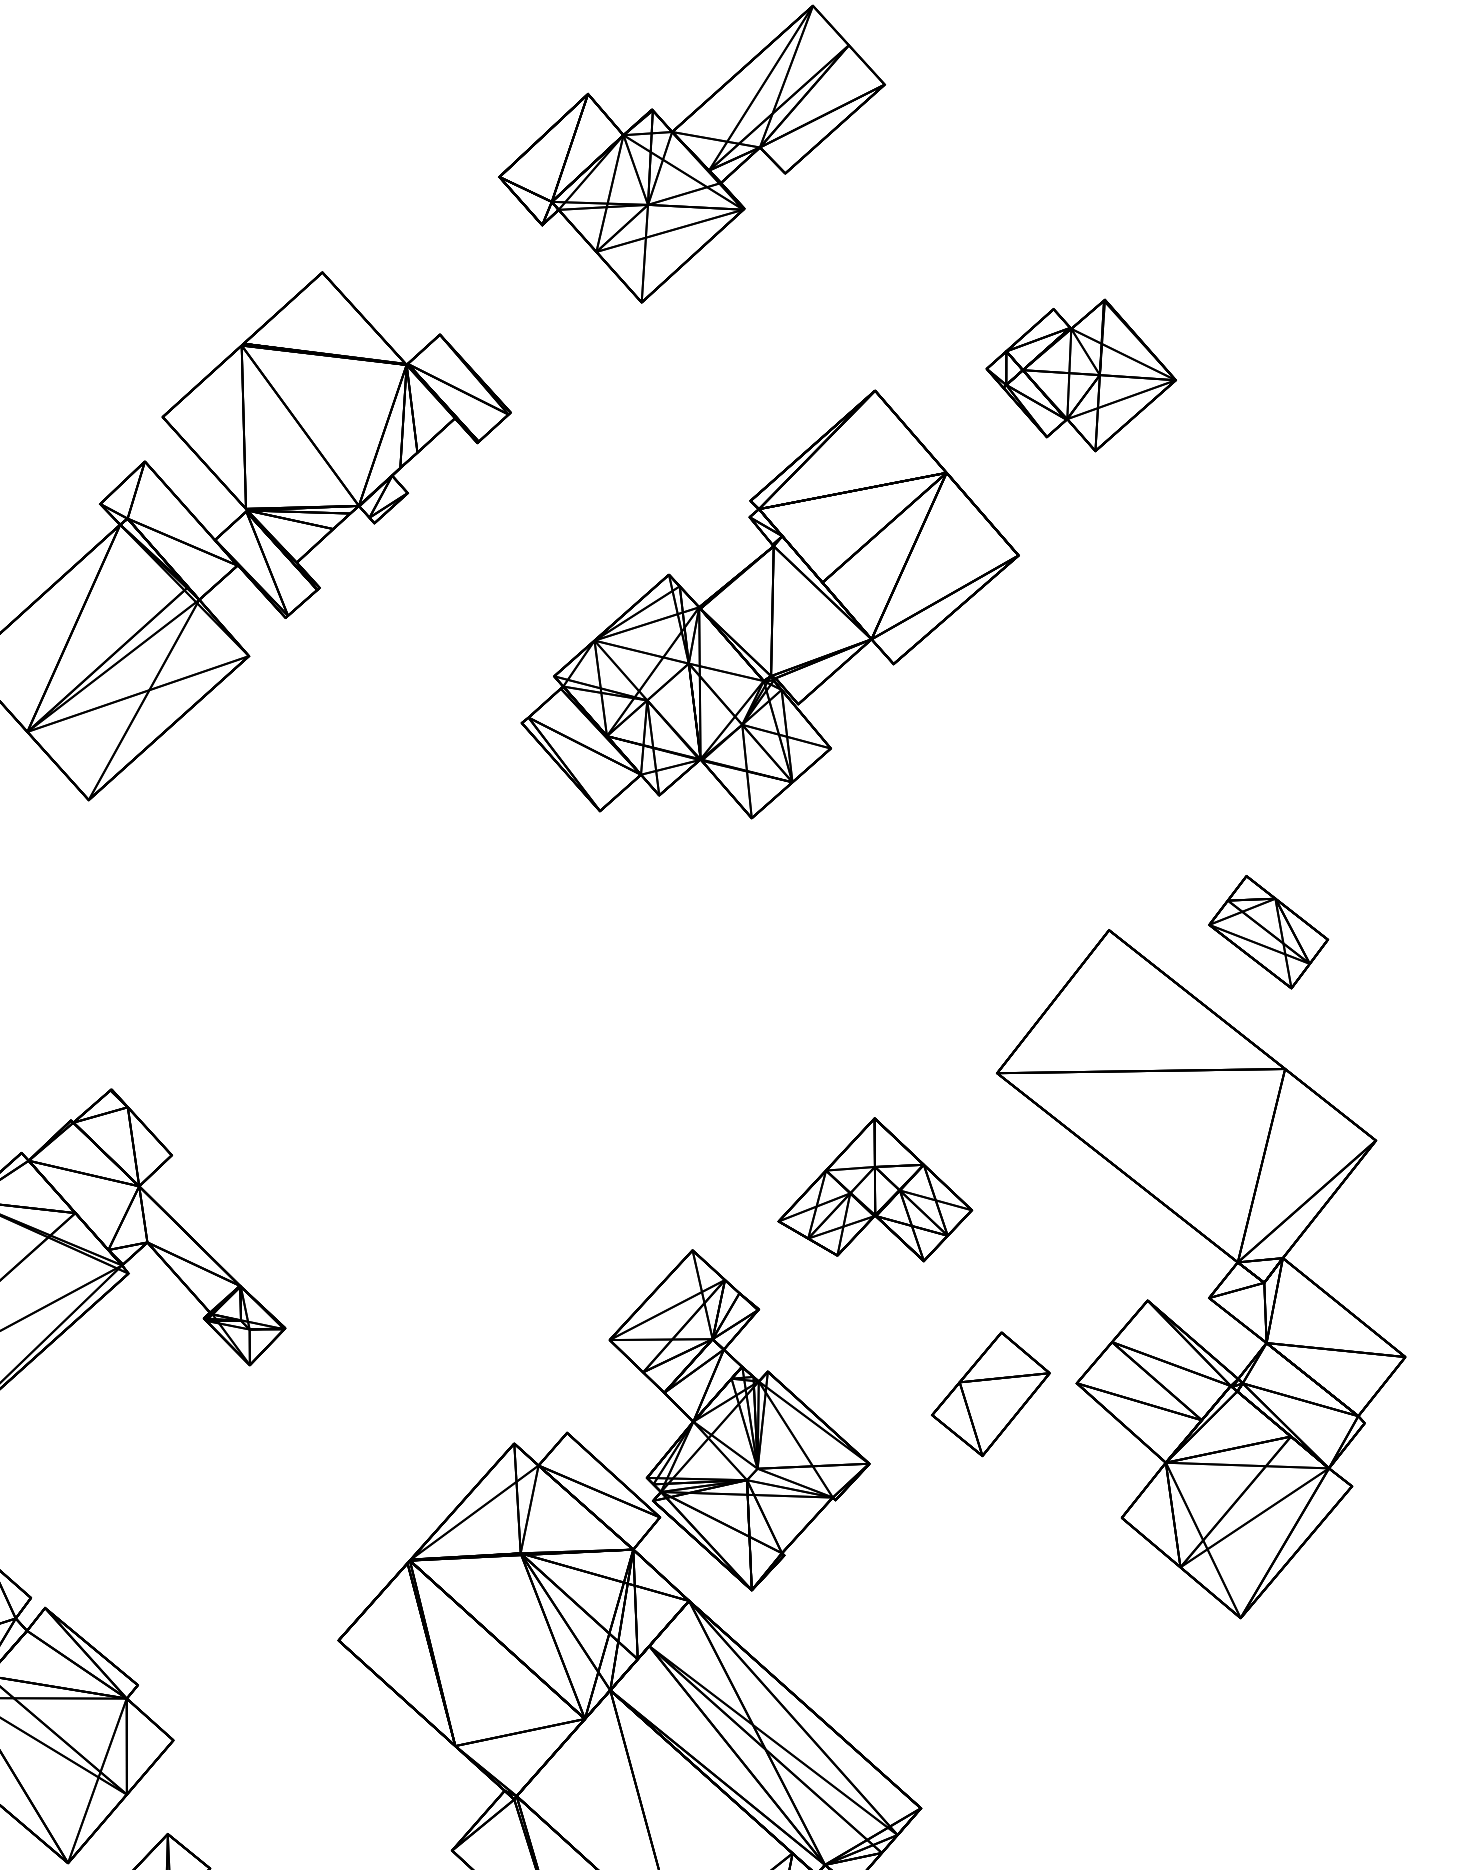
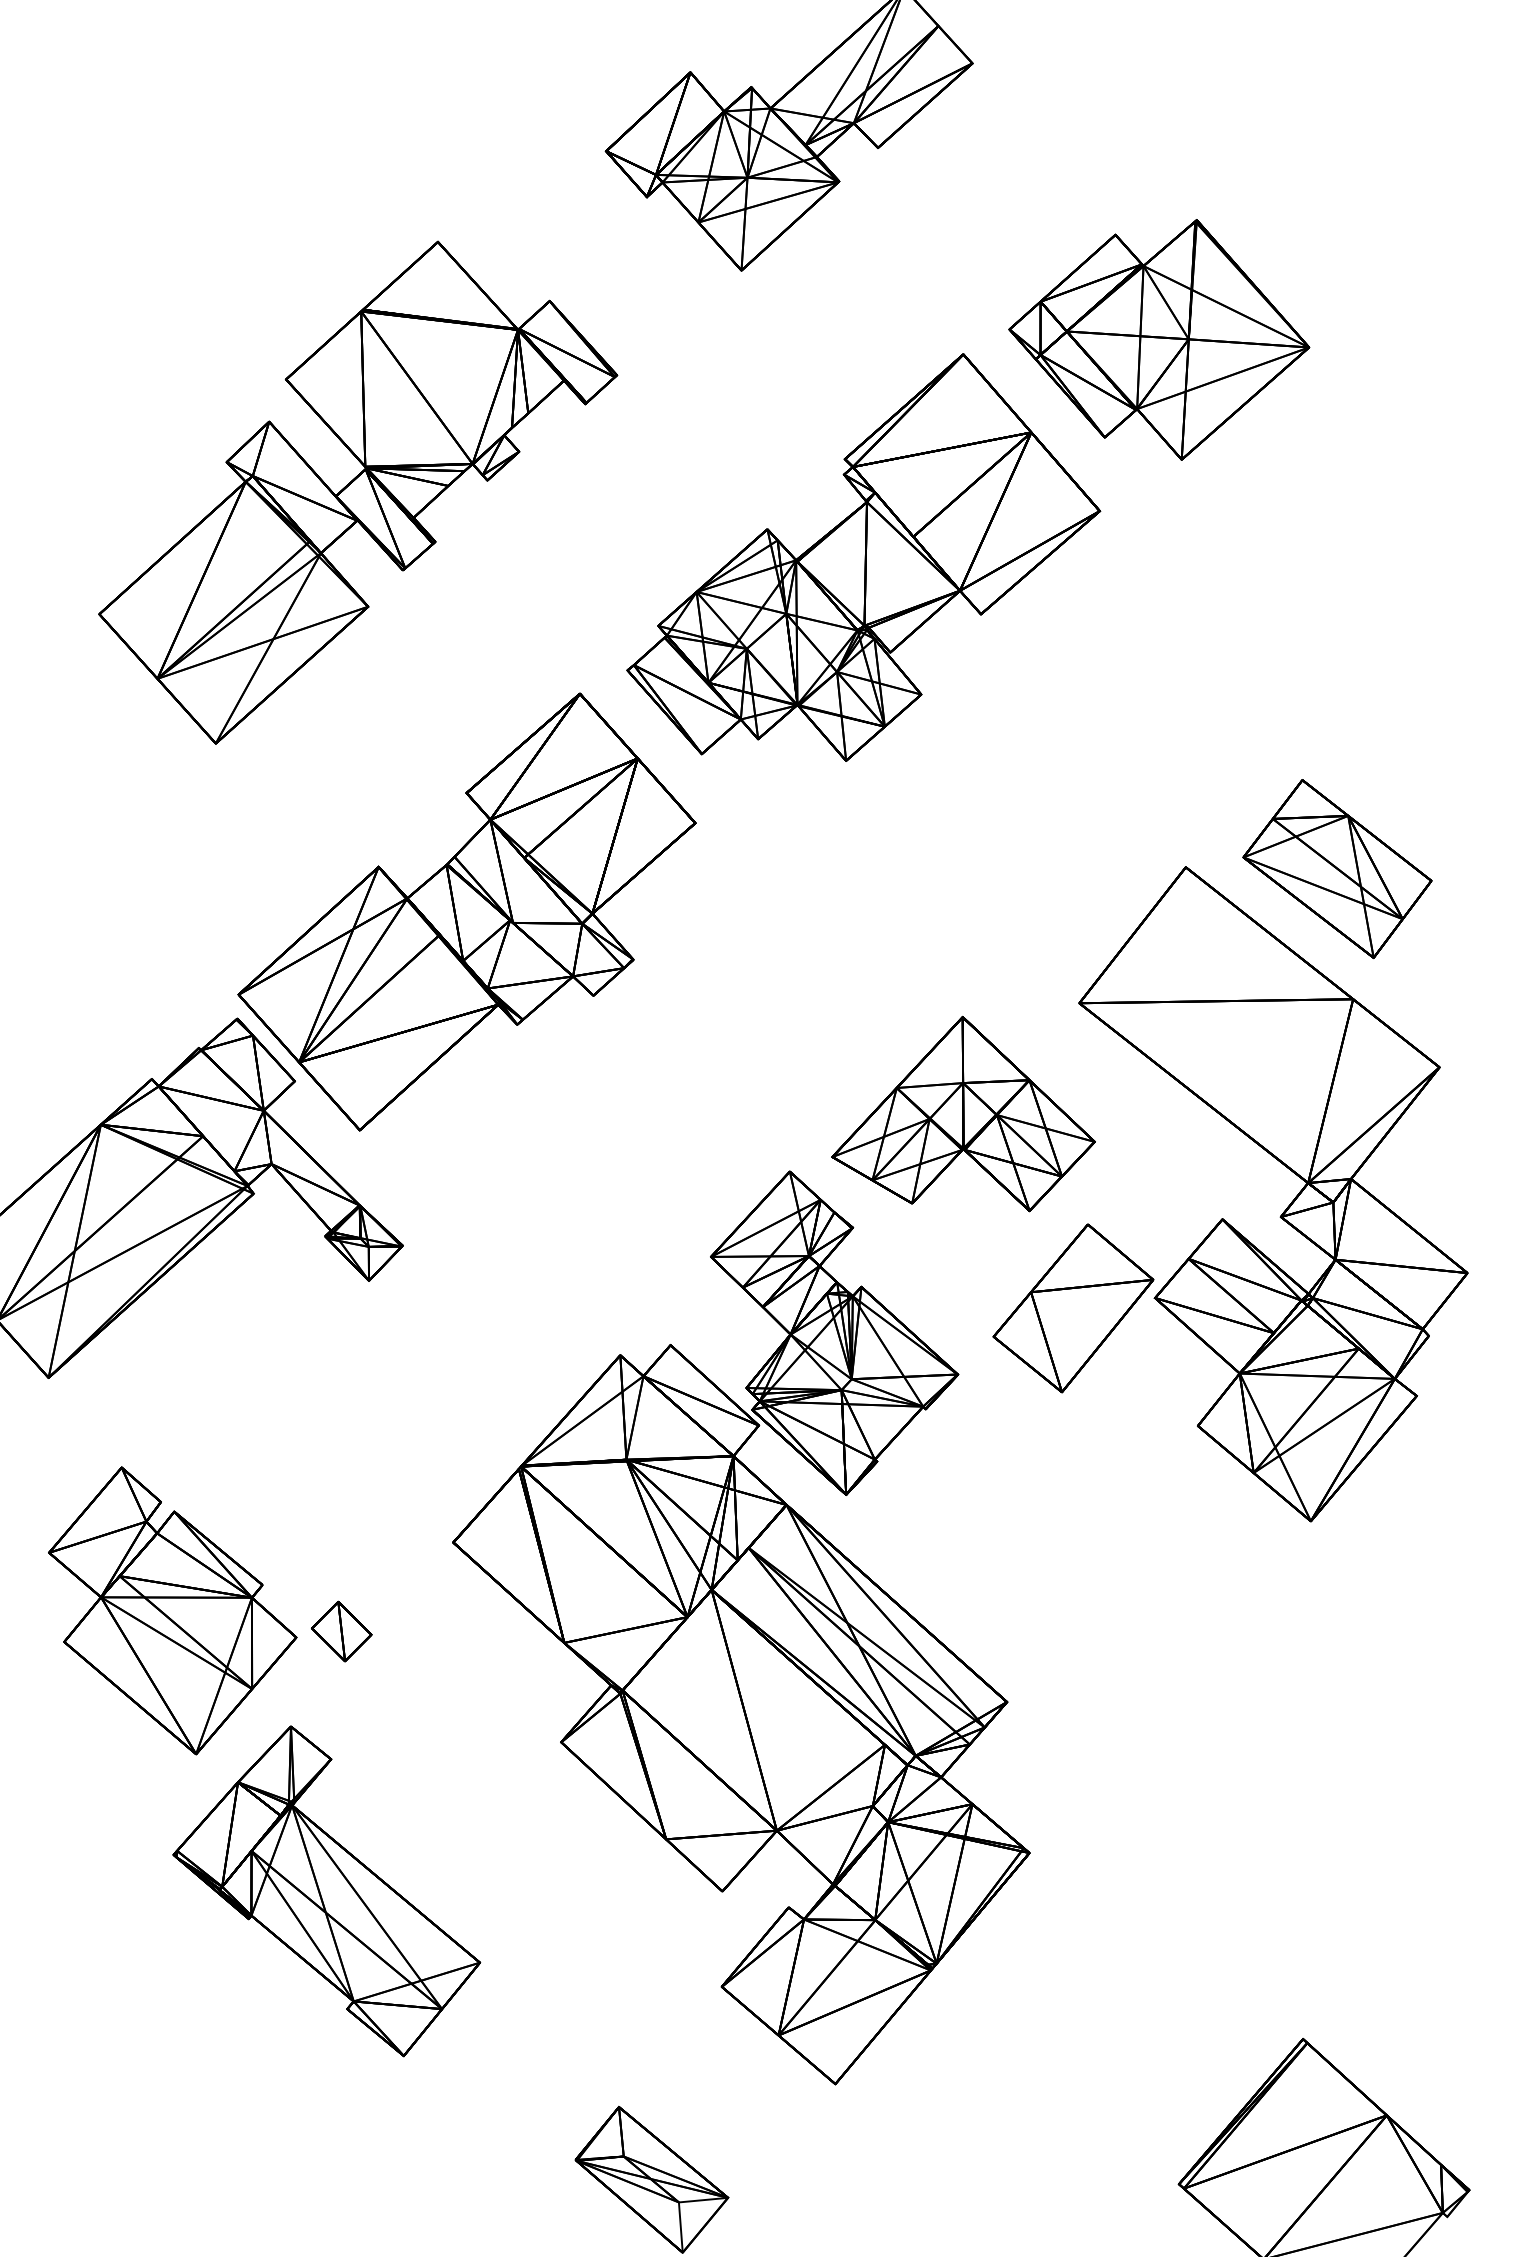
part: (1081, 375) -> (1159, 339), size x1.67
part: (1268, 932) -> (1337, 869), size x1.67
part: (352, 976) -> (466, 911), added
part: (875, 1189) -> (963, 1113), size x1.43
part: (990, 1394) -> (1073, 1308), size x1.43
part: (220, 1734) -> (341, 1631), added

